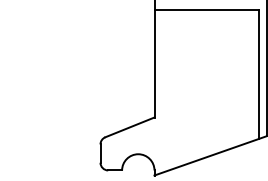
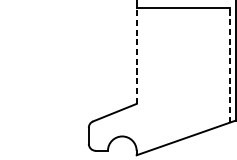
line: (154, 63) -> (136, 56), solid -> dashed
line: (259, 74) -> (229, 65), solid -> dashed

